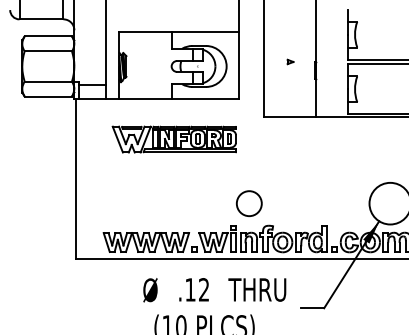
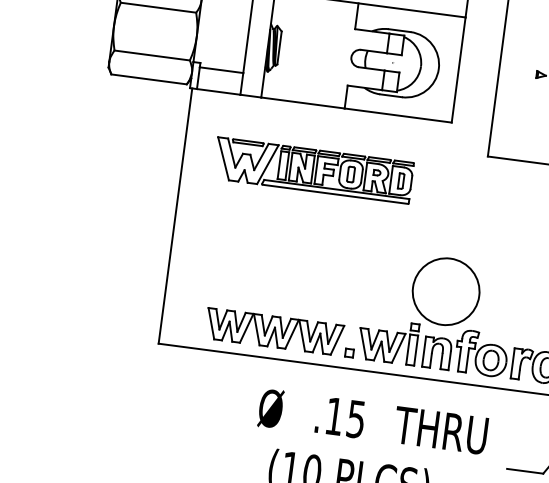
part: (173, 139) -> (312, 170), moved
circle: (249, 203) -> (446, 291), size x1.67
text: (204, 289) -> (356, 418), .12 -> .15

